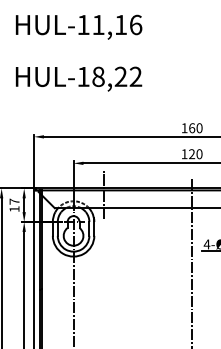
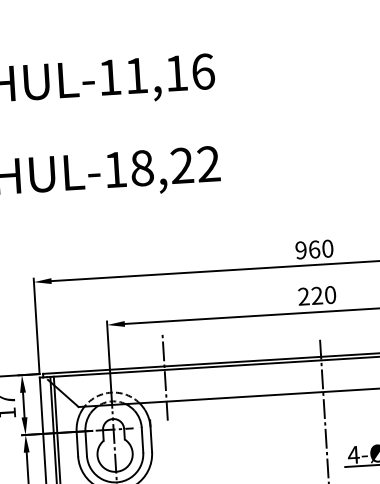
text: (184, 128) -> (300, 250), 160 -> 960
text: (184, 153) -> (303, 295), 120 -> 220

